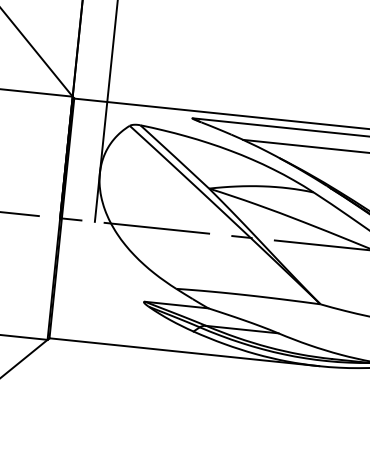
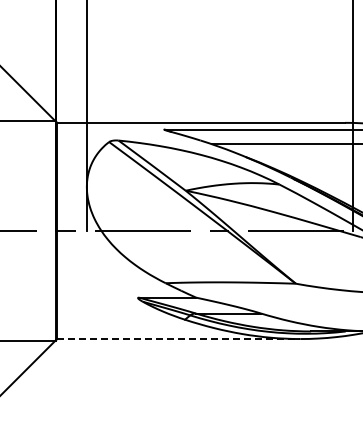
line: (184, 352) -> (178, 339), solid -> dashed

